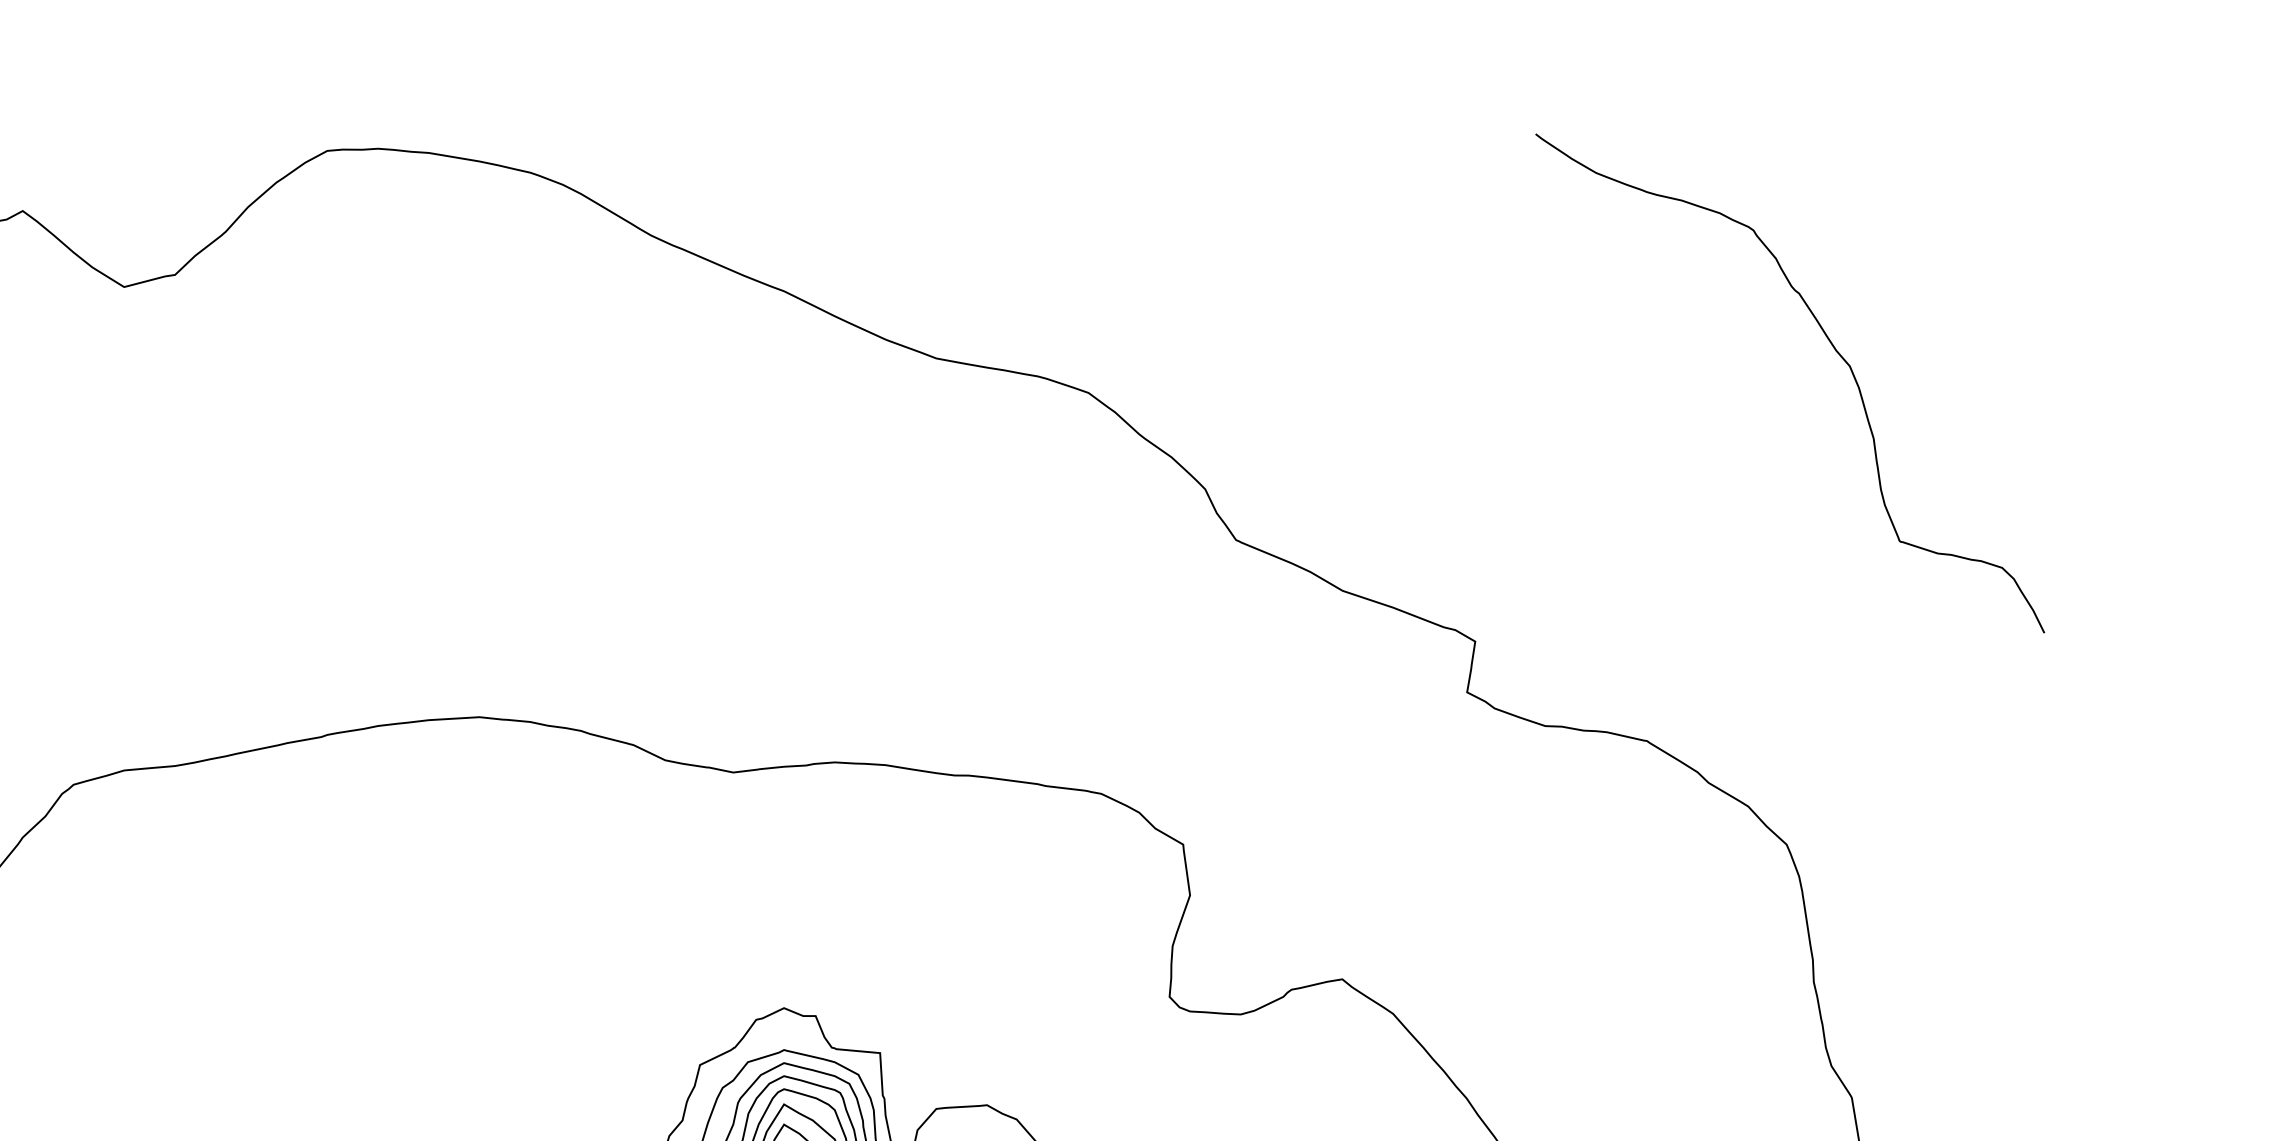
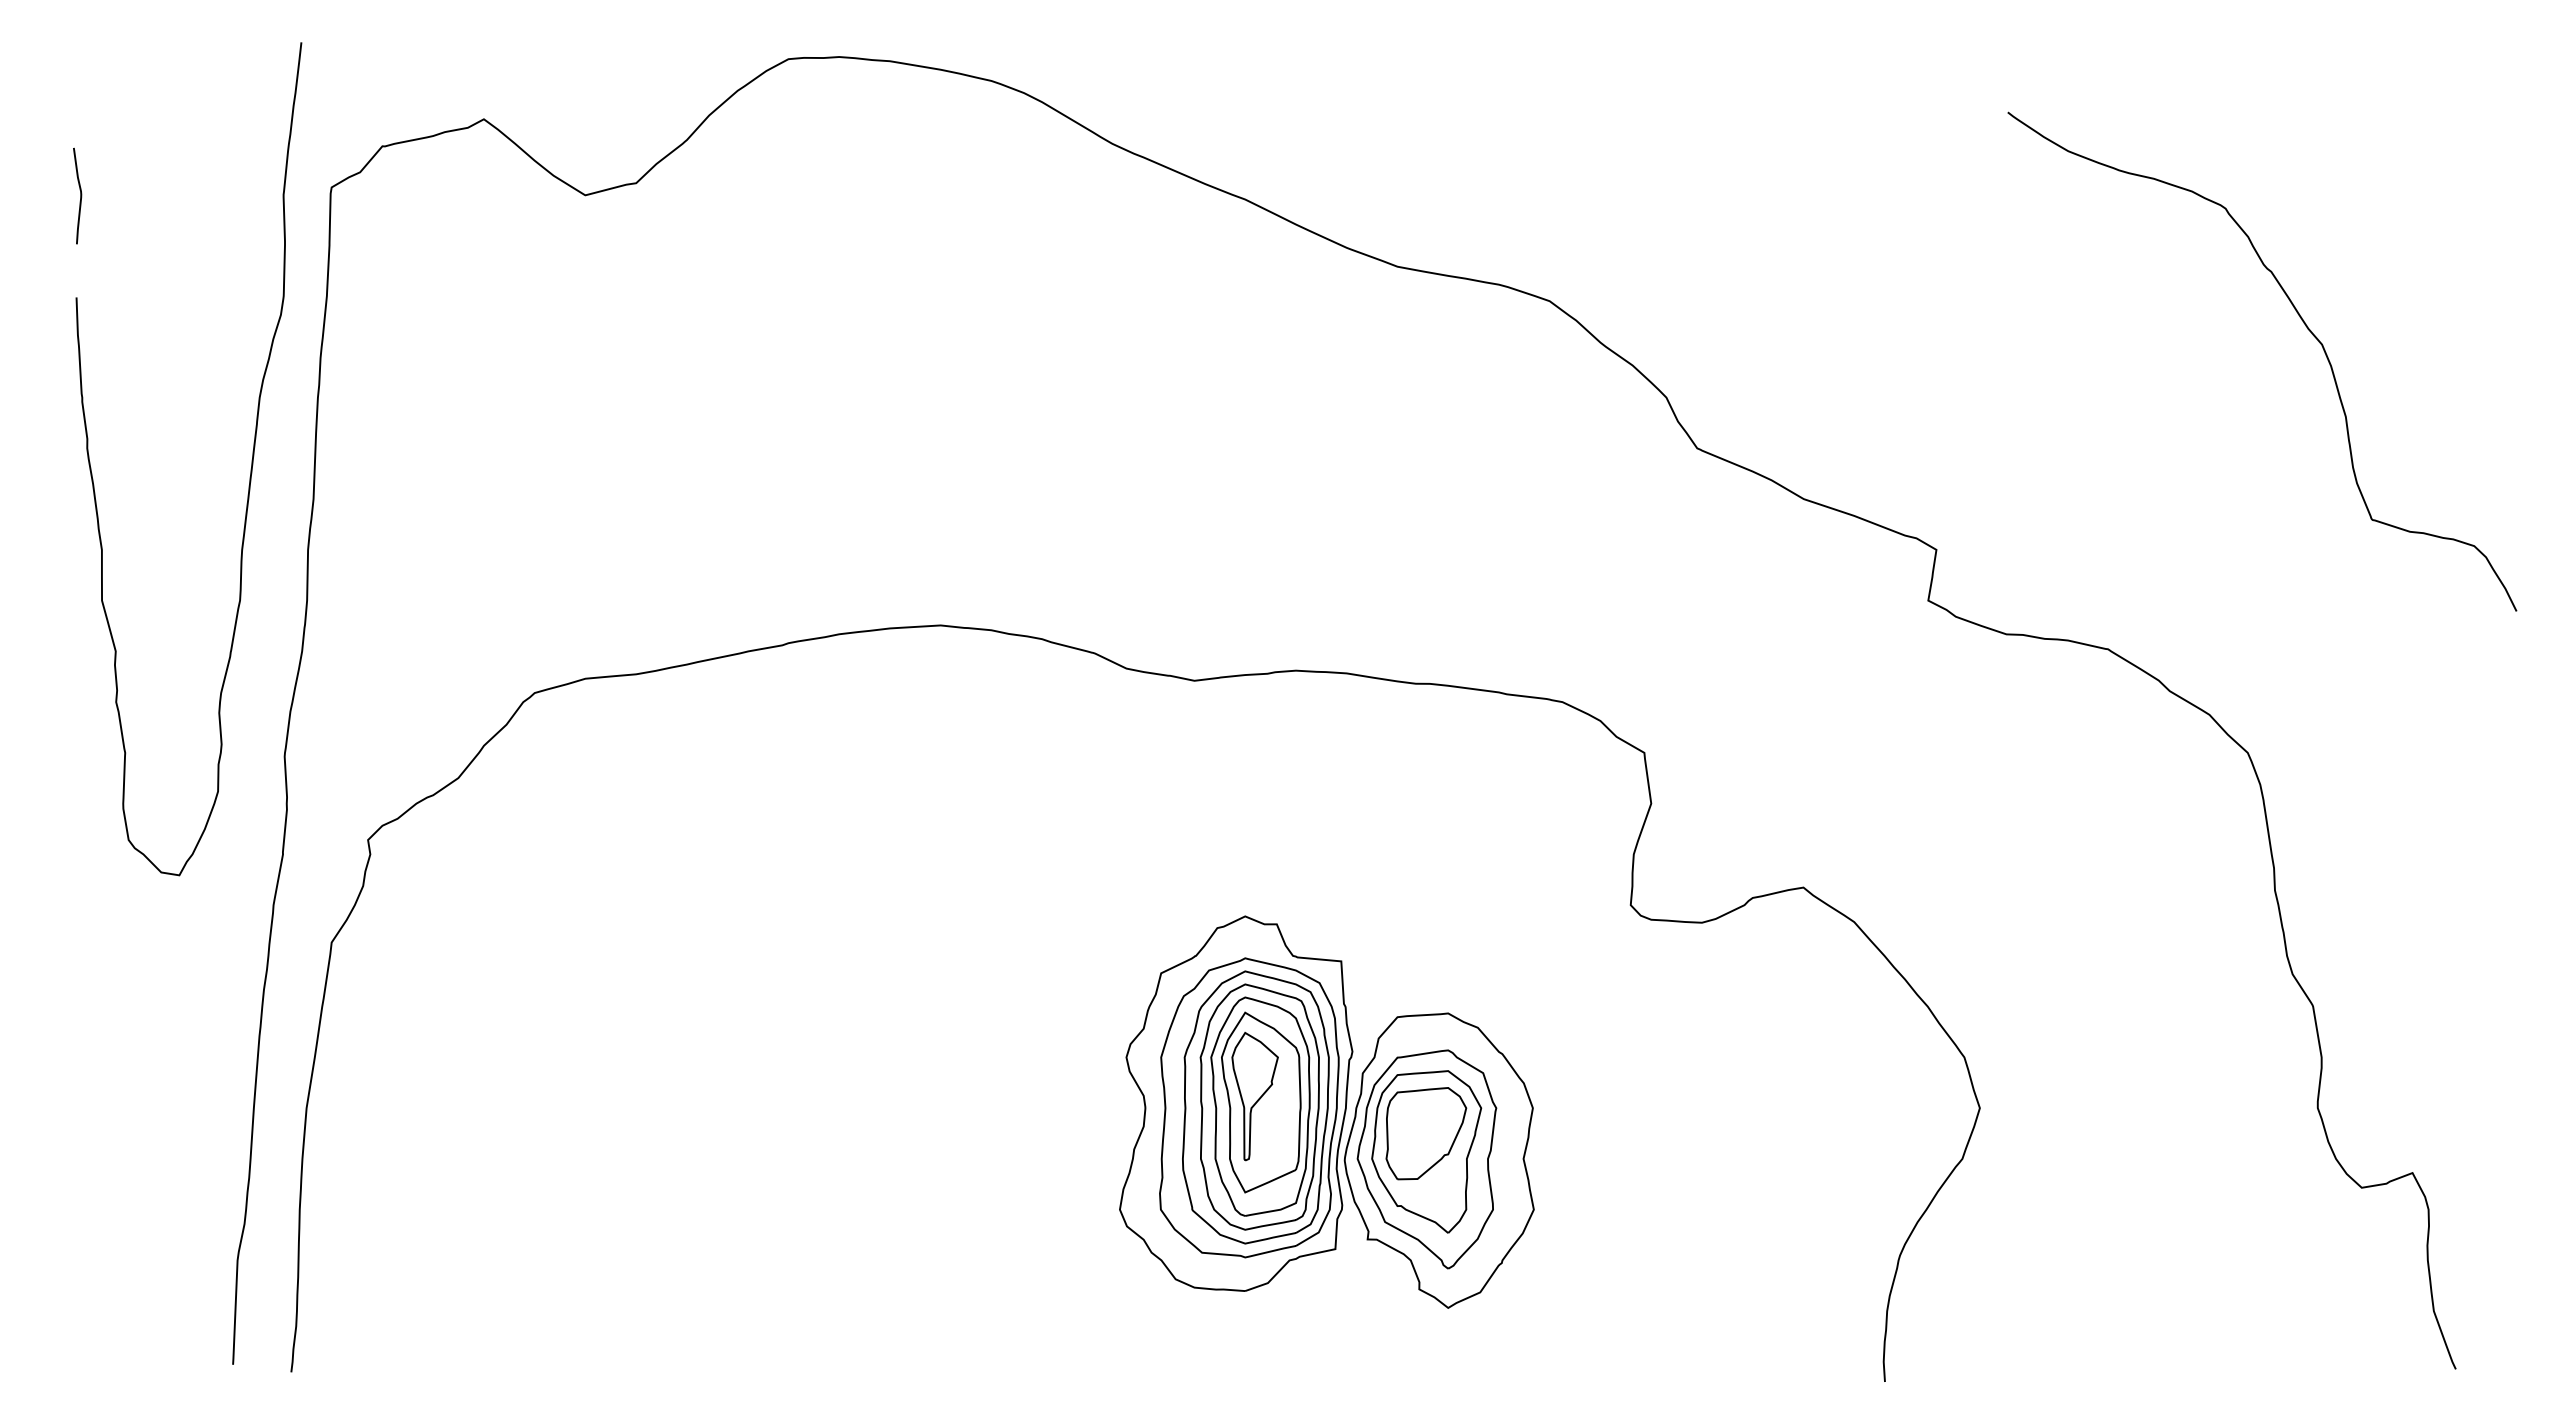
curve: (1835, 351) -> (2307, 329), moved

